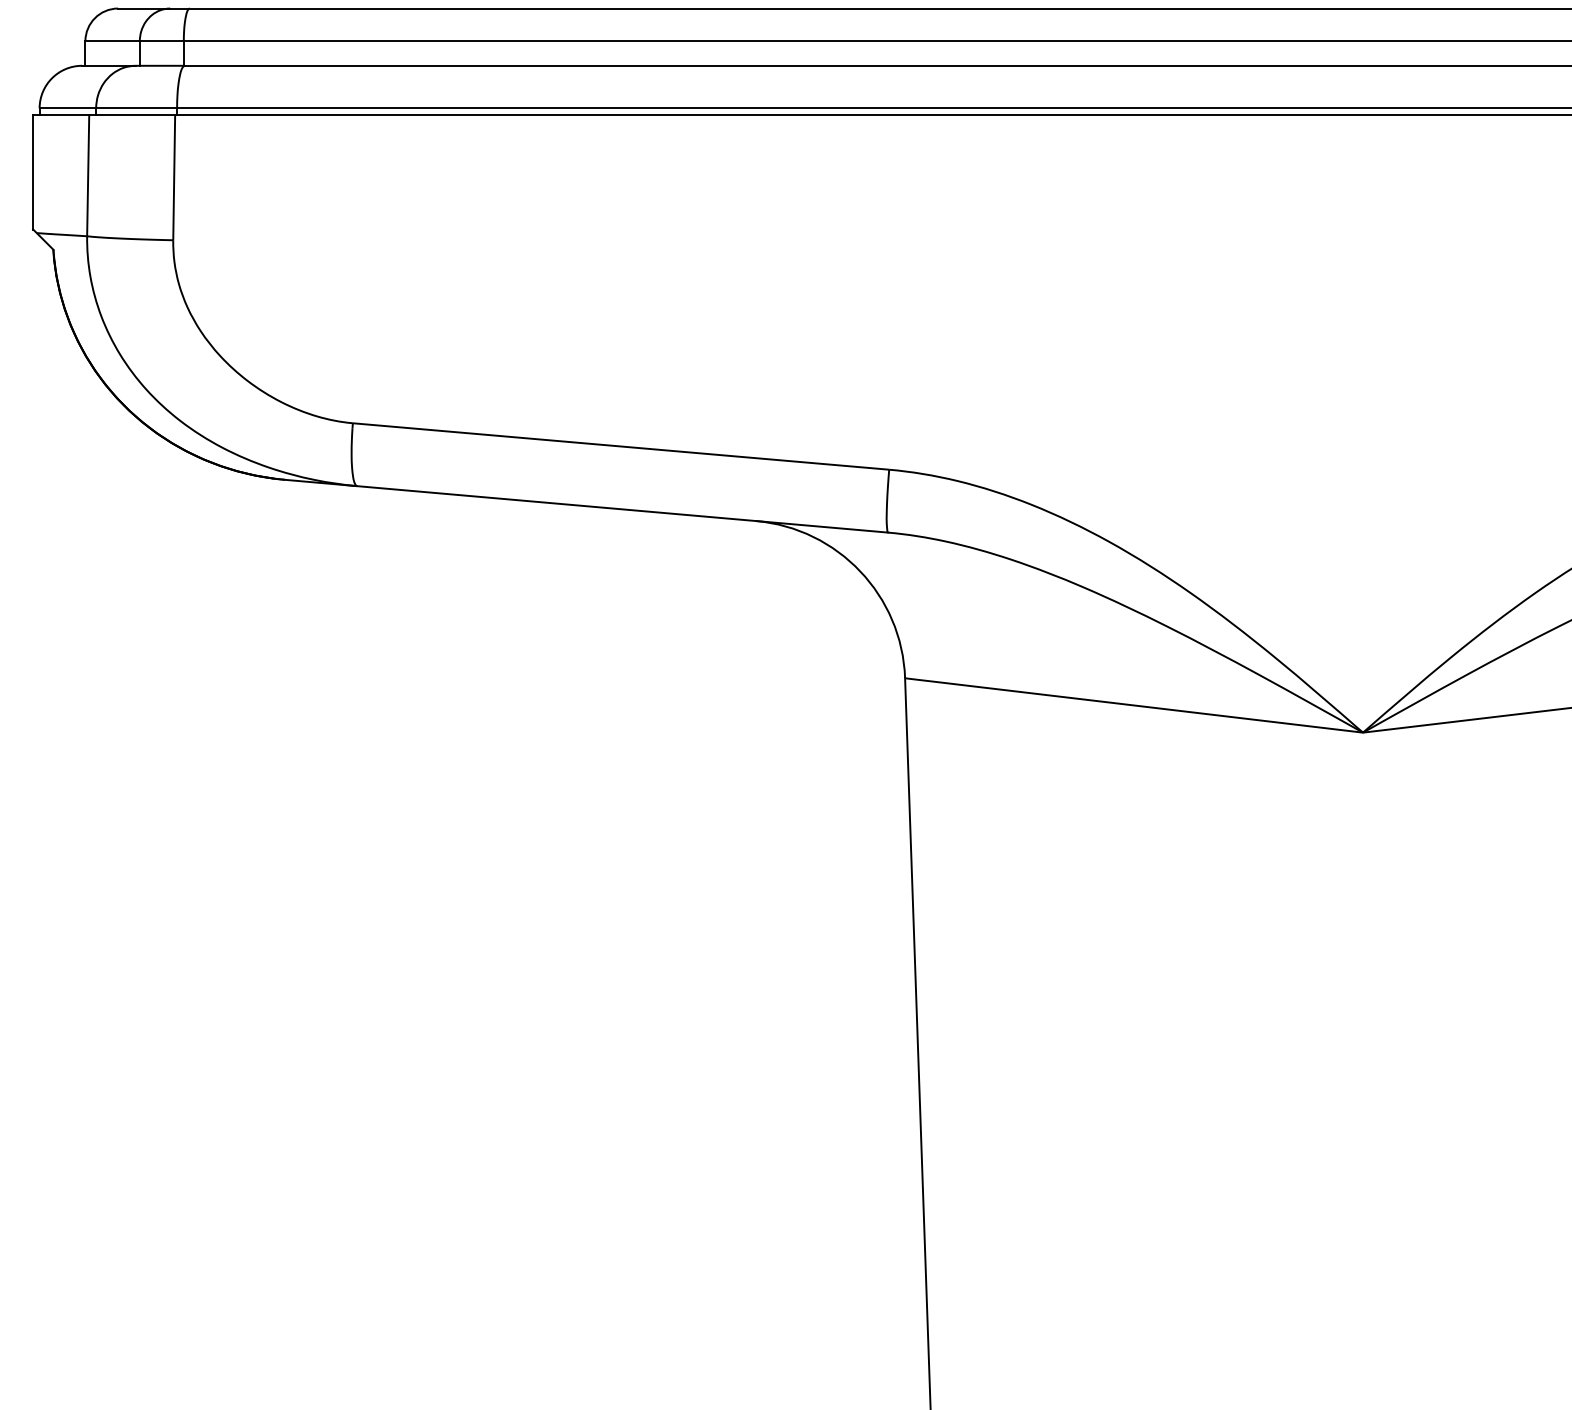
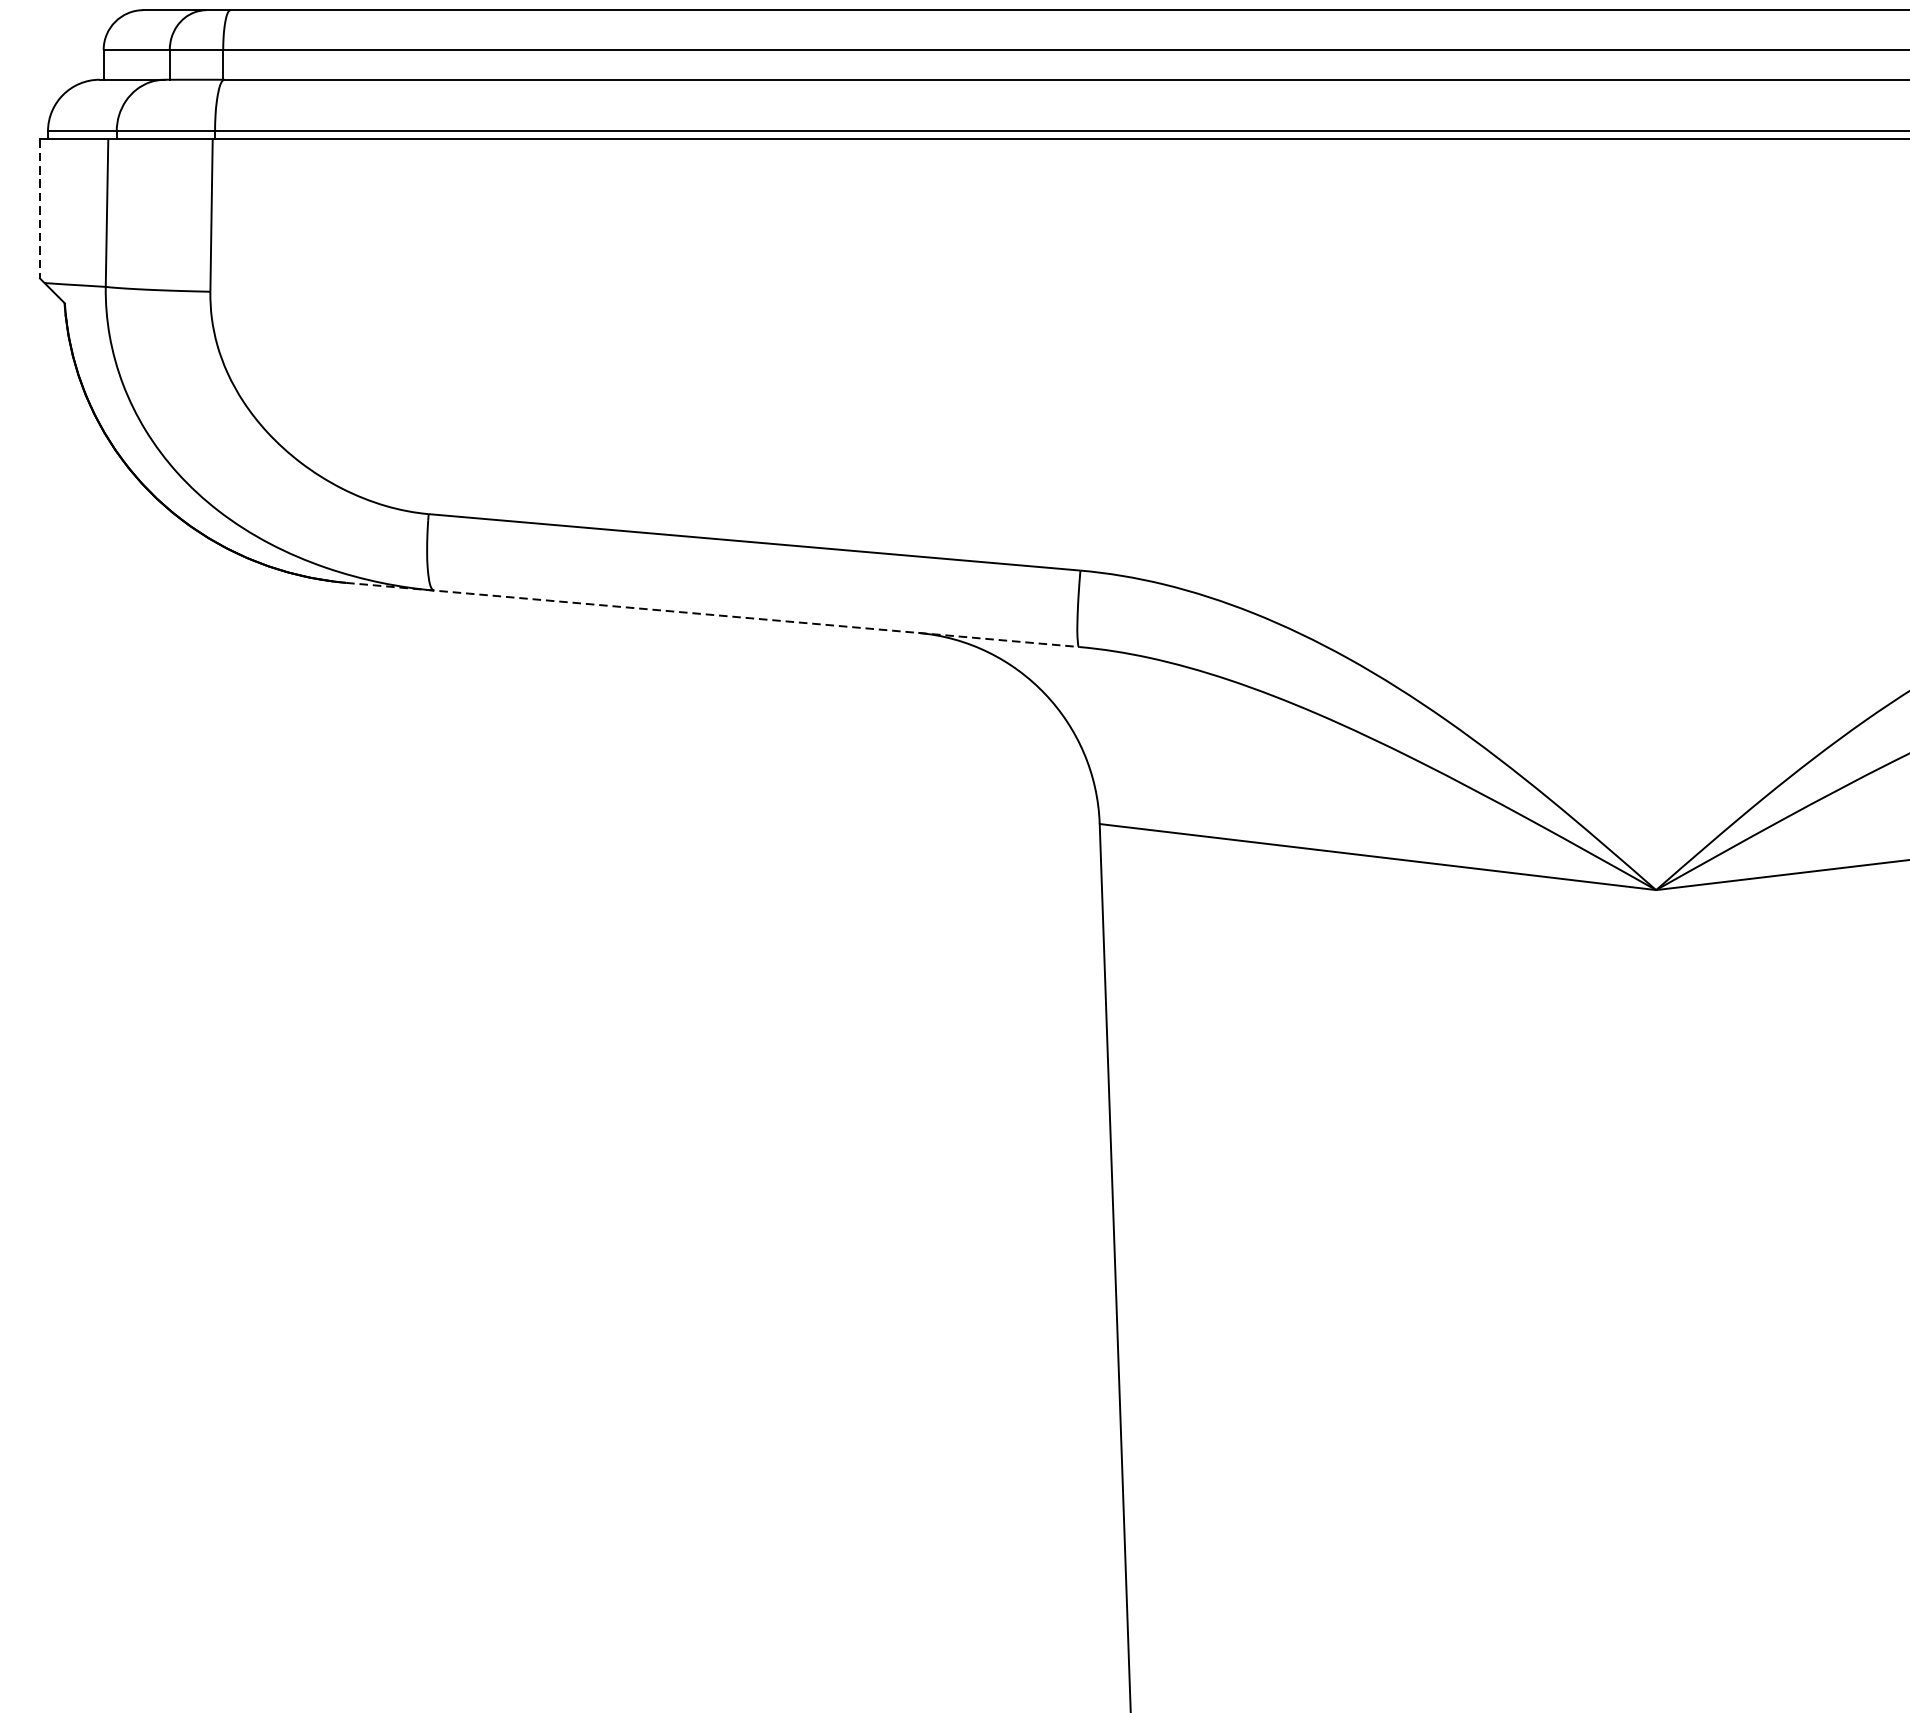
line: (33, 172) -> (40, 209), solid -> dashed
line: (586, 506) -> (712, 615), solid -> dashed

